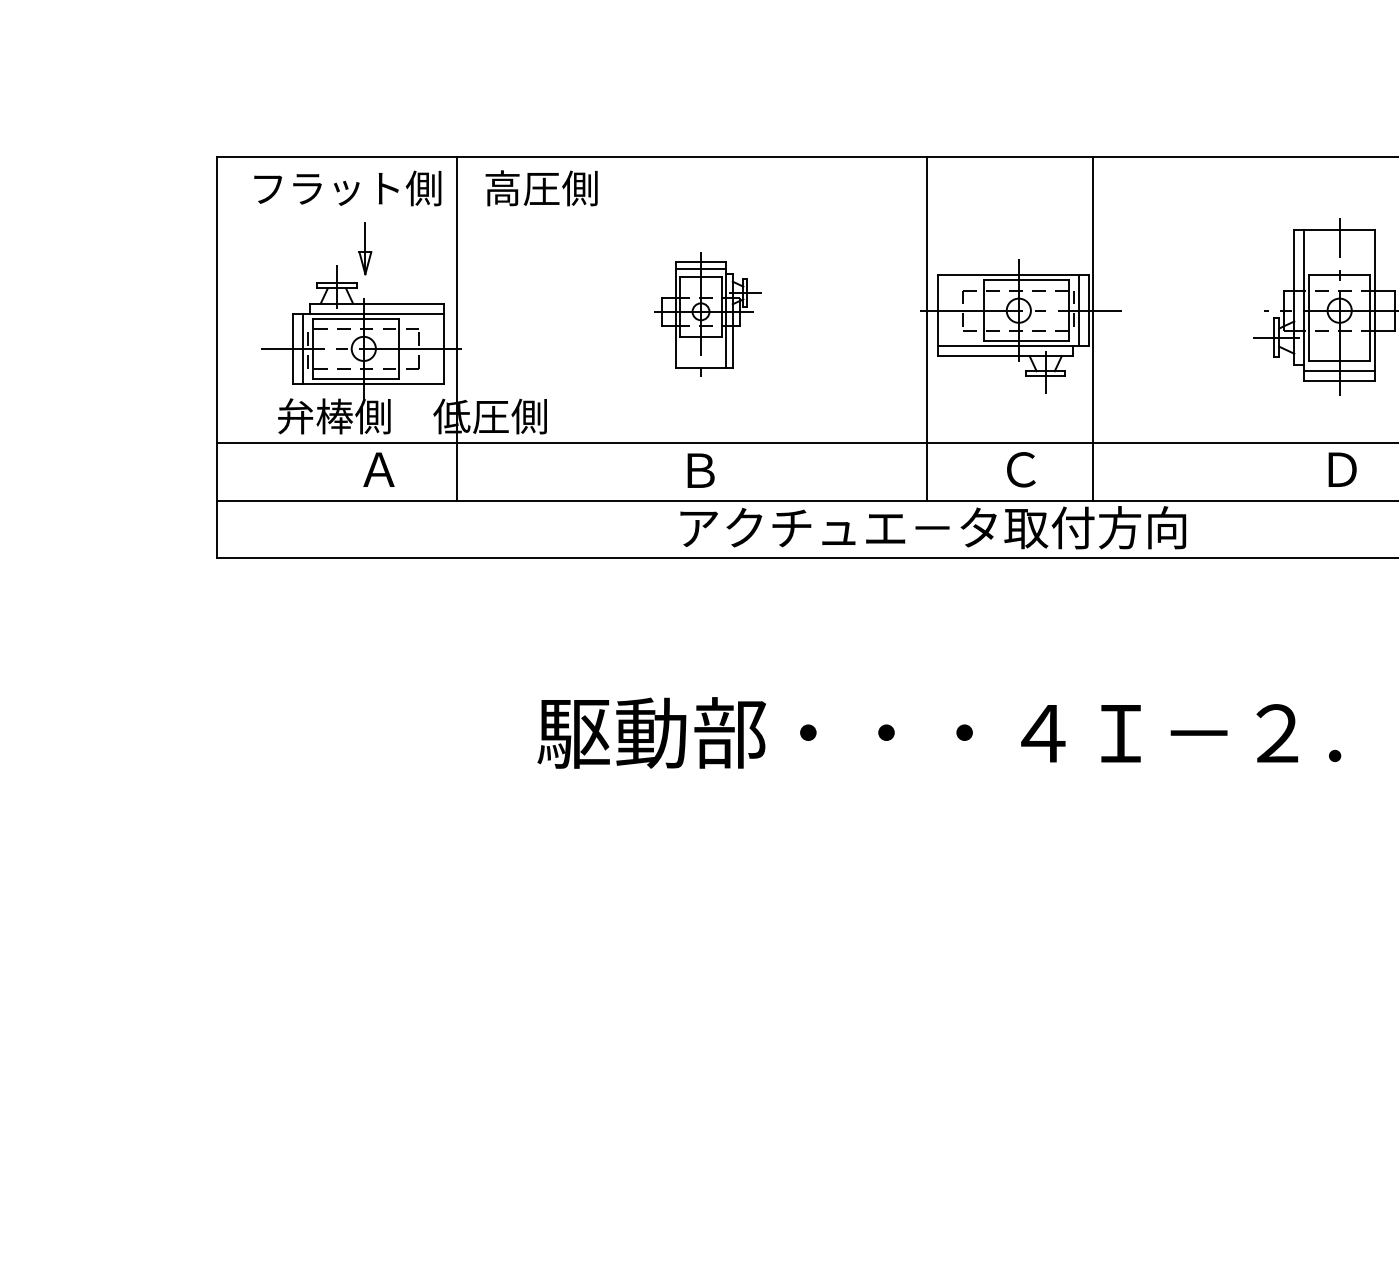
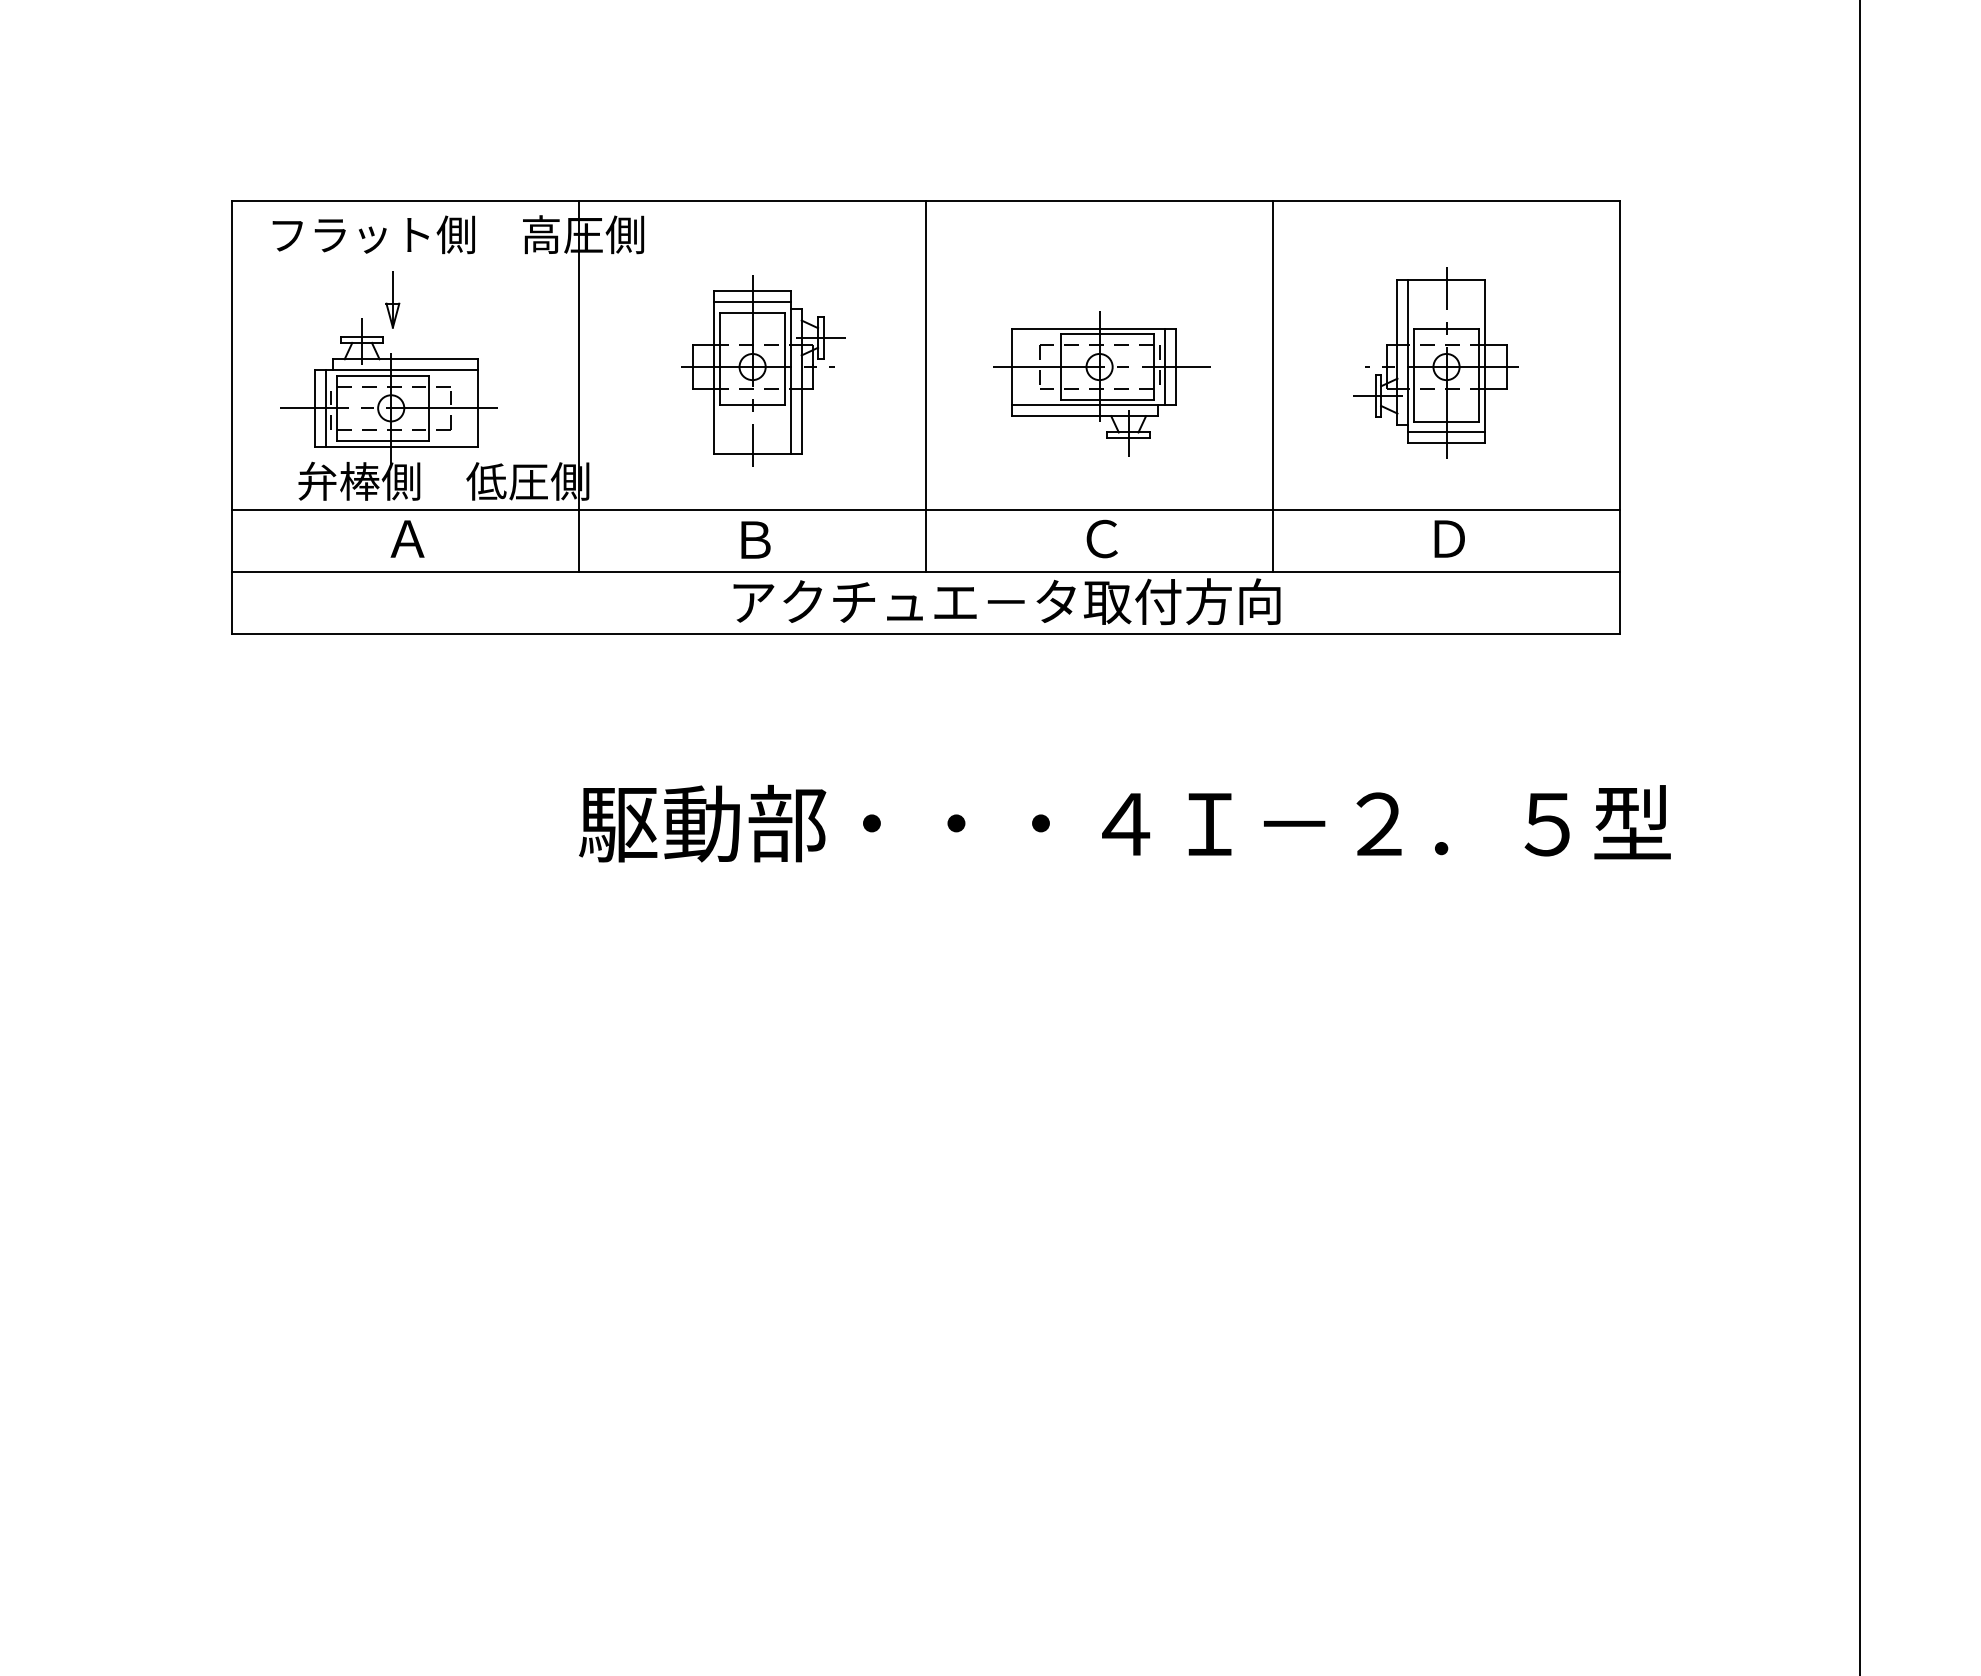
part: (708, 313) -> (763, 370), size x1.43
line: (457, 328) -> (579, 386), moved
line: (927, 328) -> (926, 386), moved
line: (1093, 328) -> (1273, 386), moved

